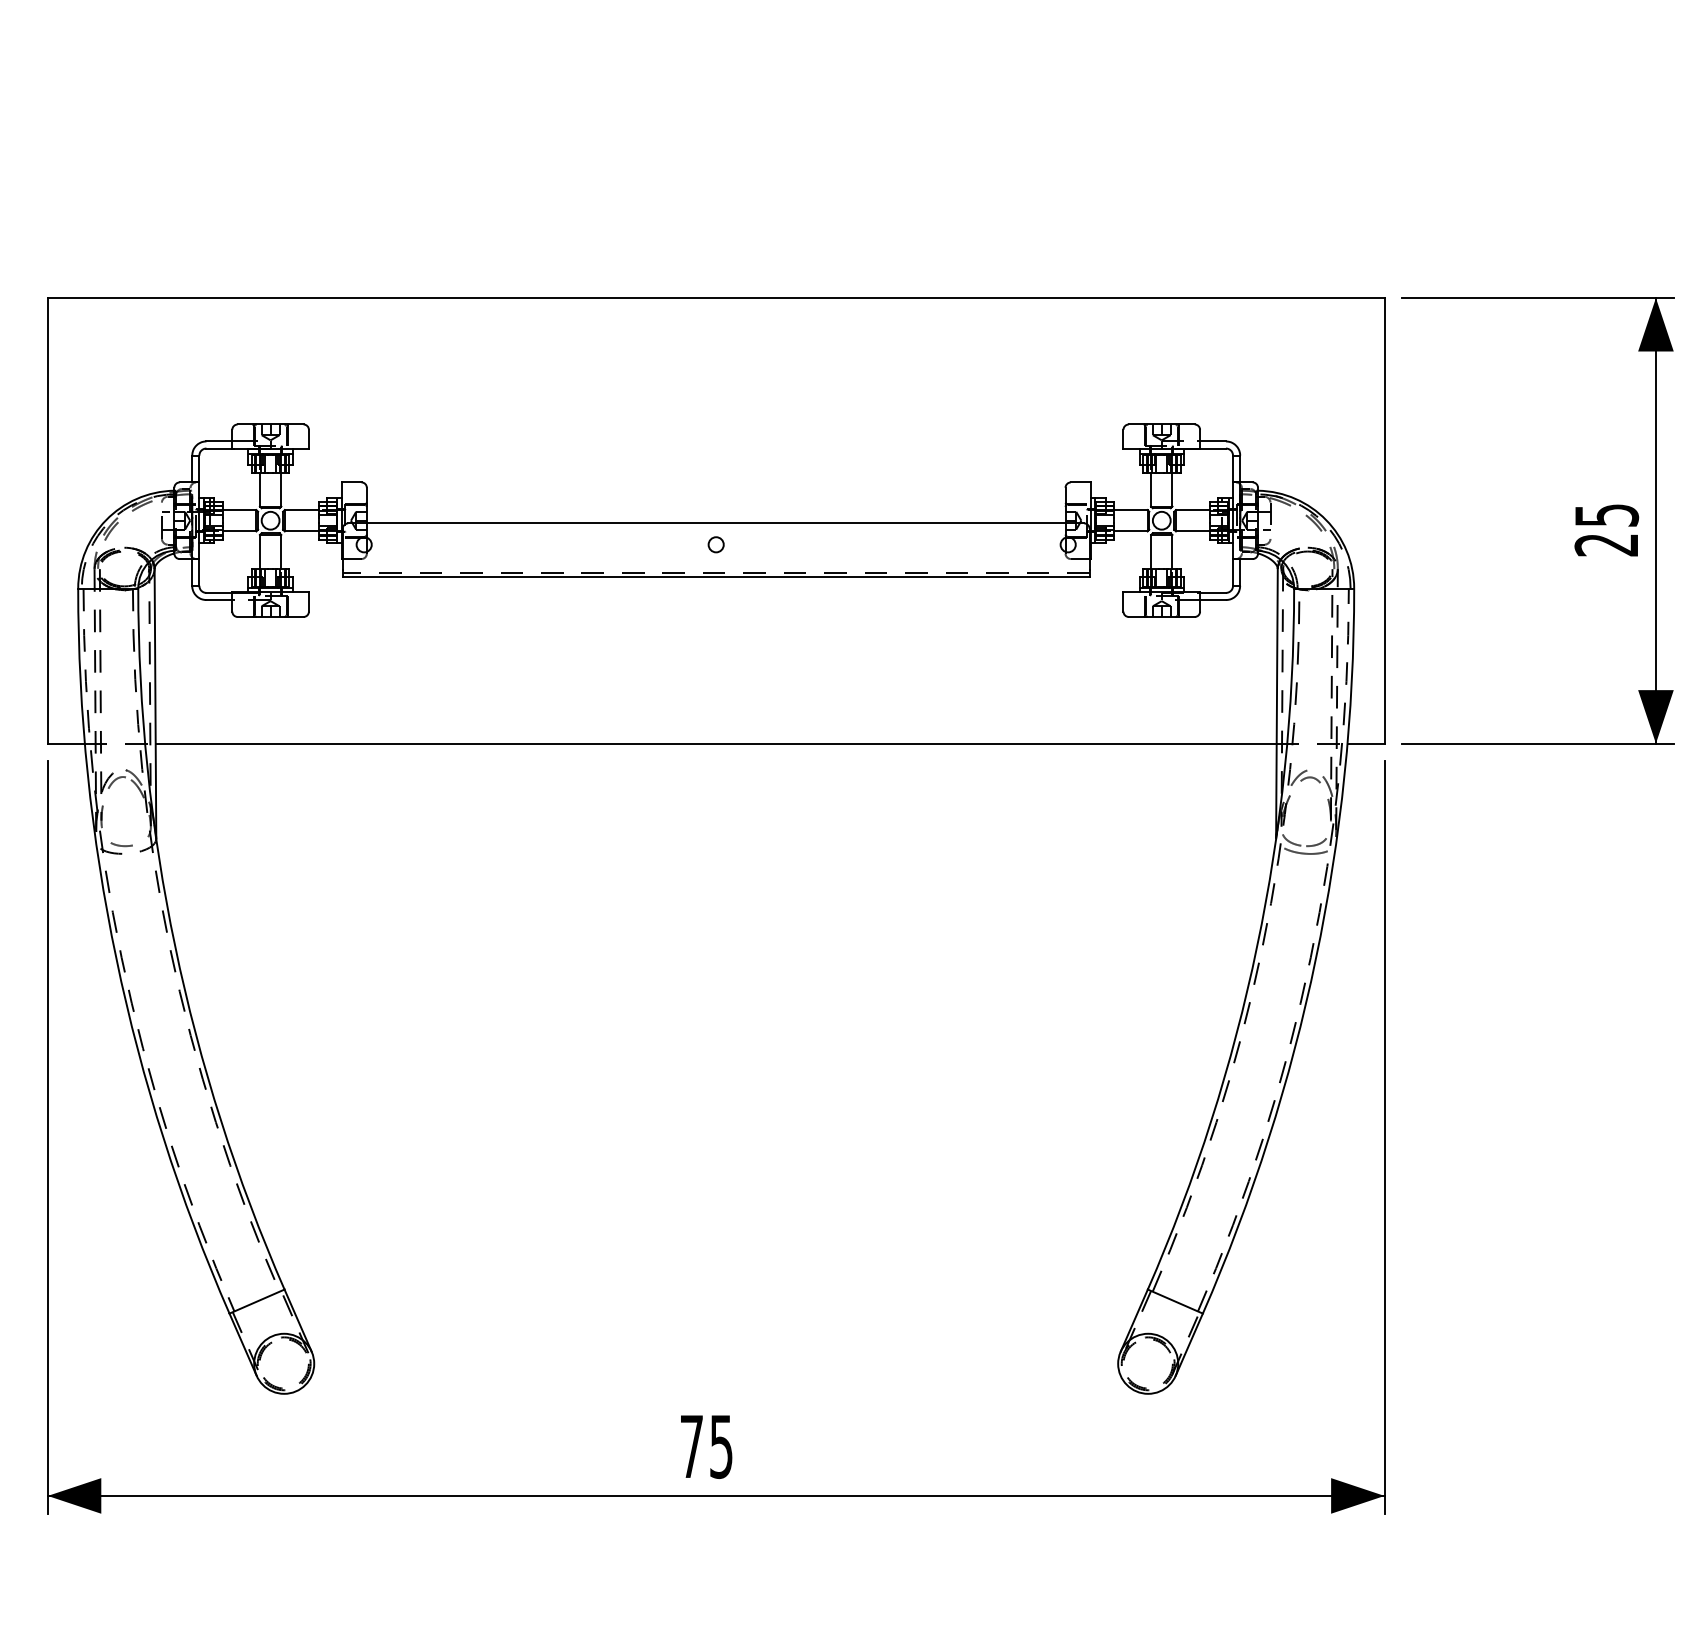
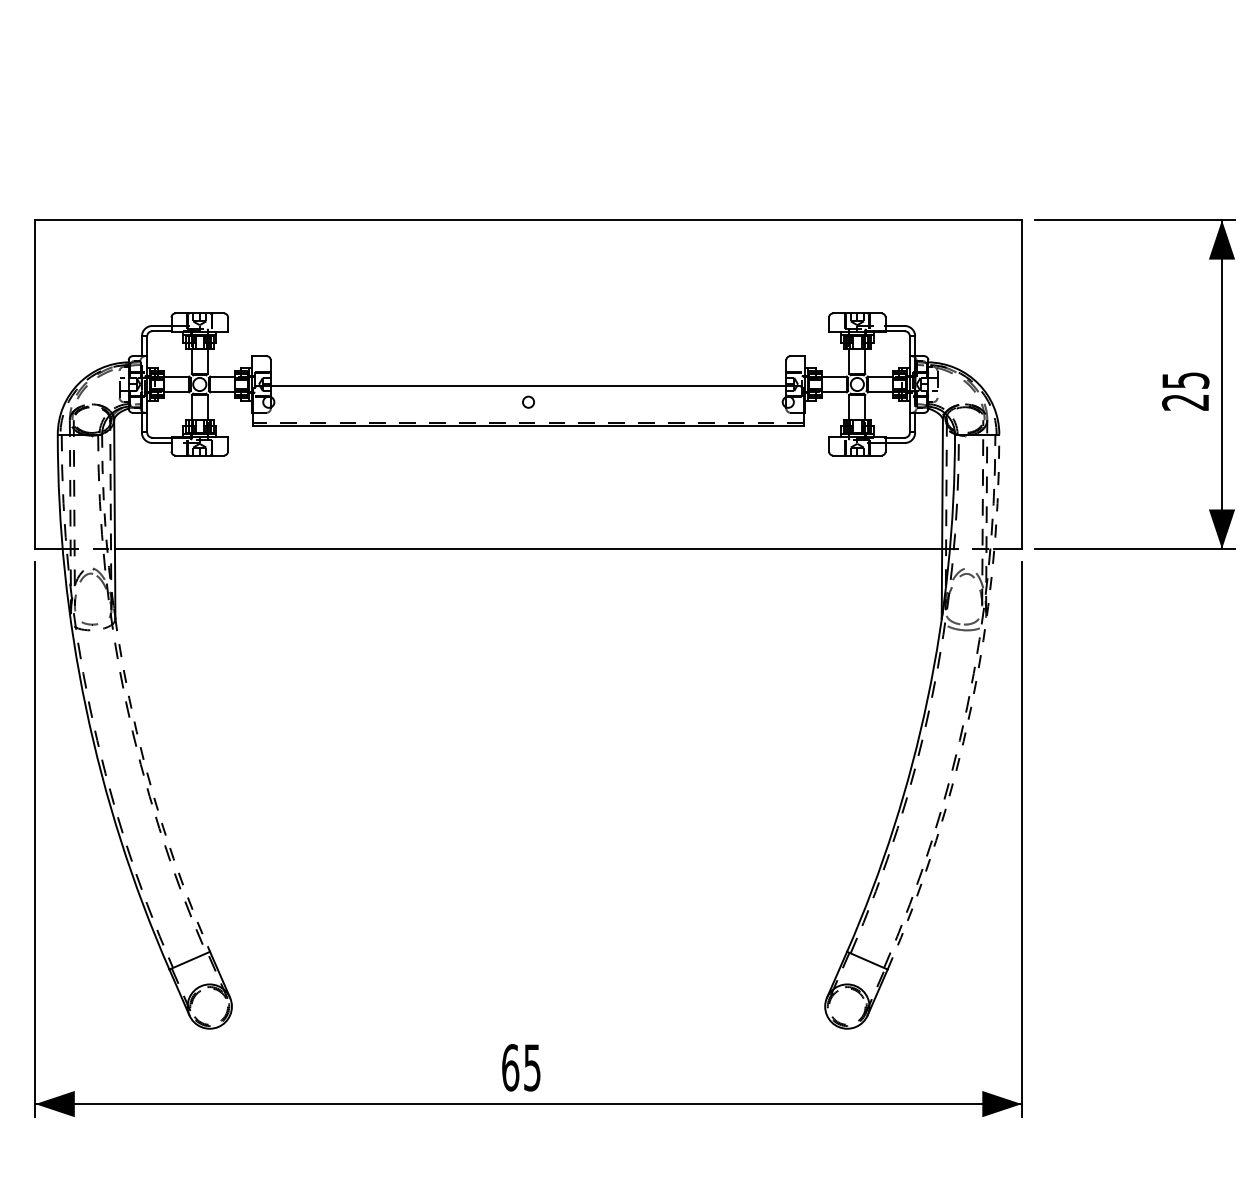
arc: (175, 946) -> (129, 698), solid -> dashed
arc: (1315, 958) -> (970, 707), solid -> dashed
text: (691, 1446) -> (510, 1067), 75 -> 65

